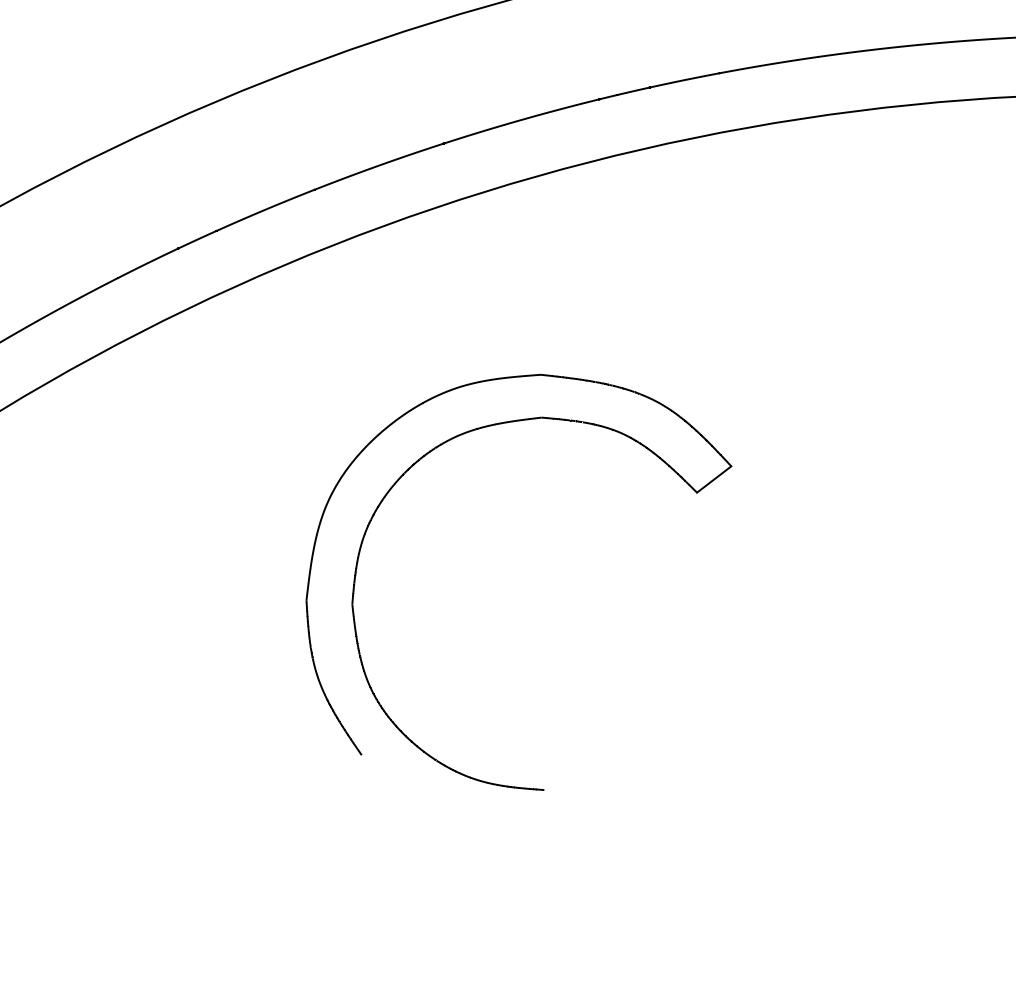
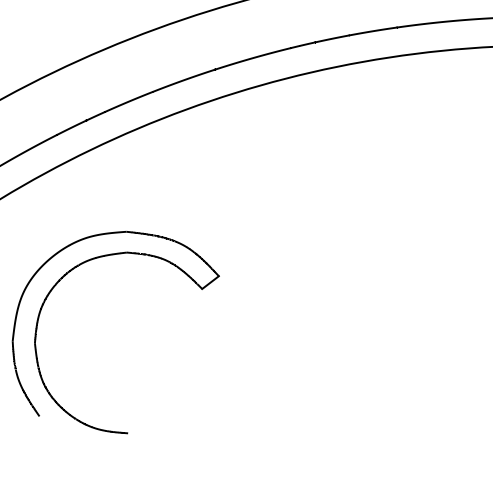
part: (415, 466) -> (65, 276), moved

